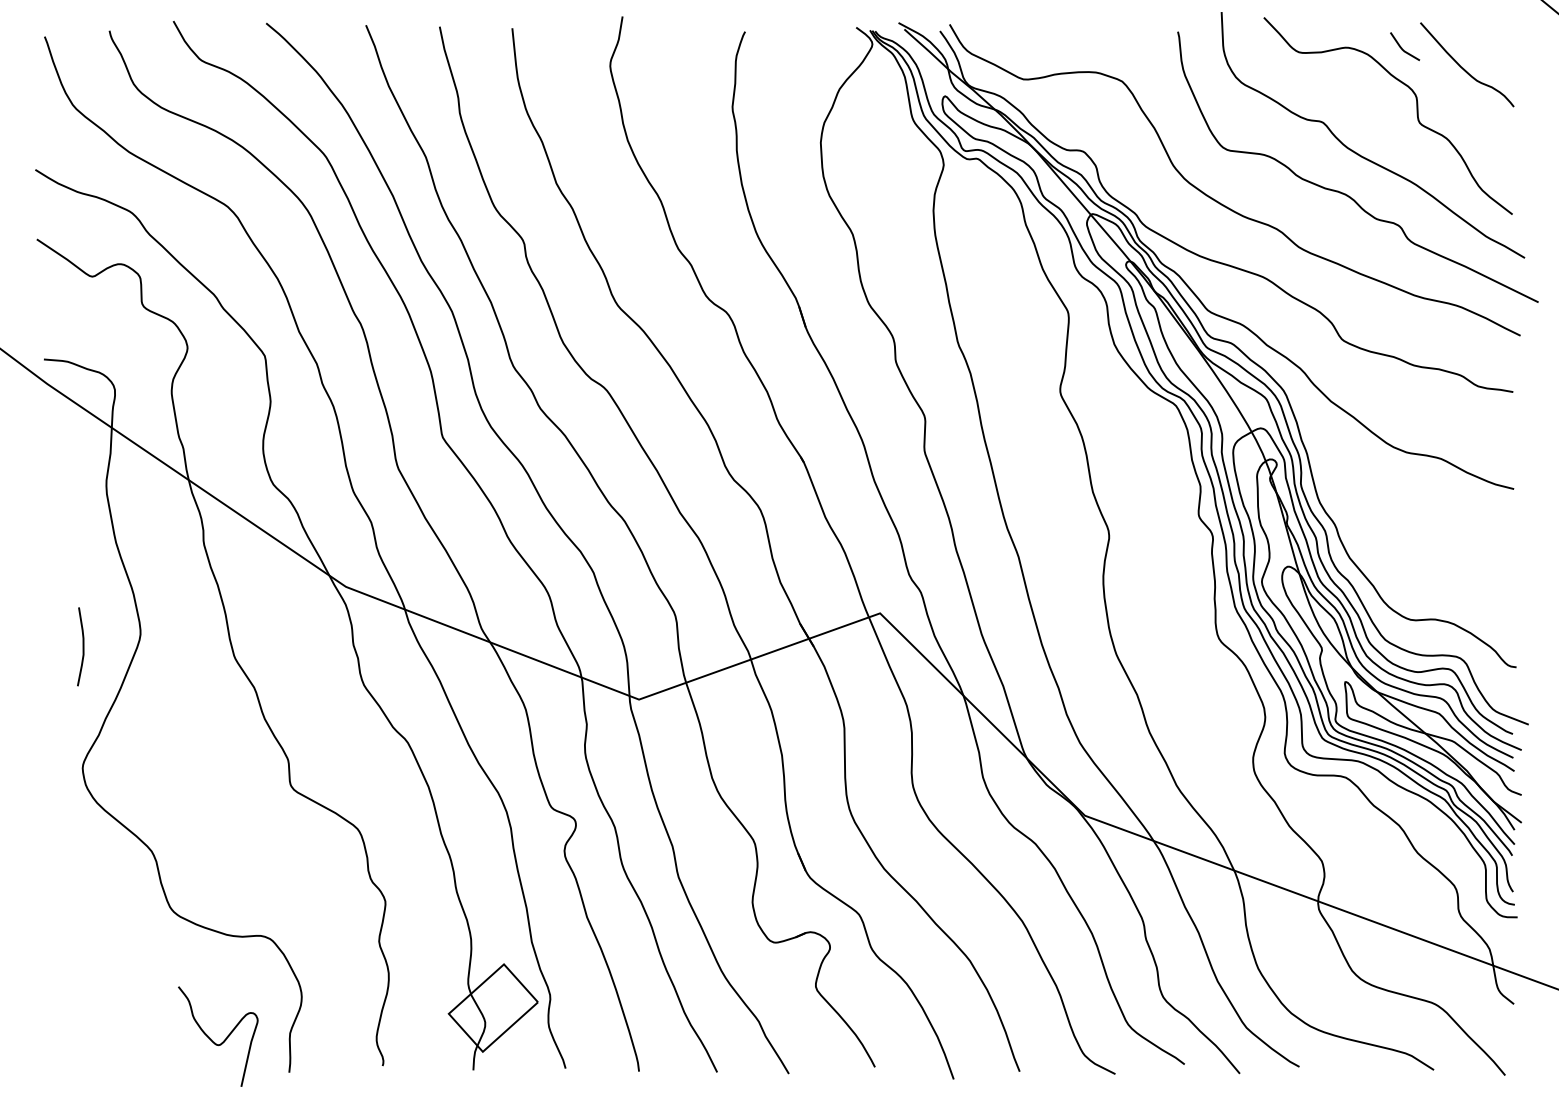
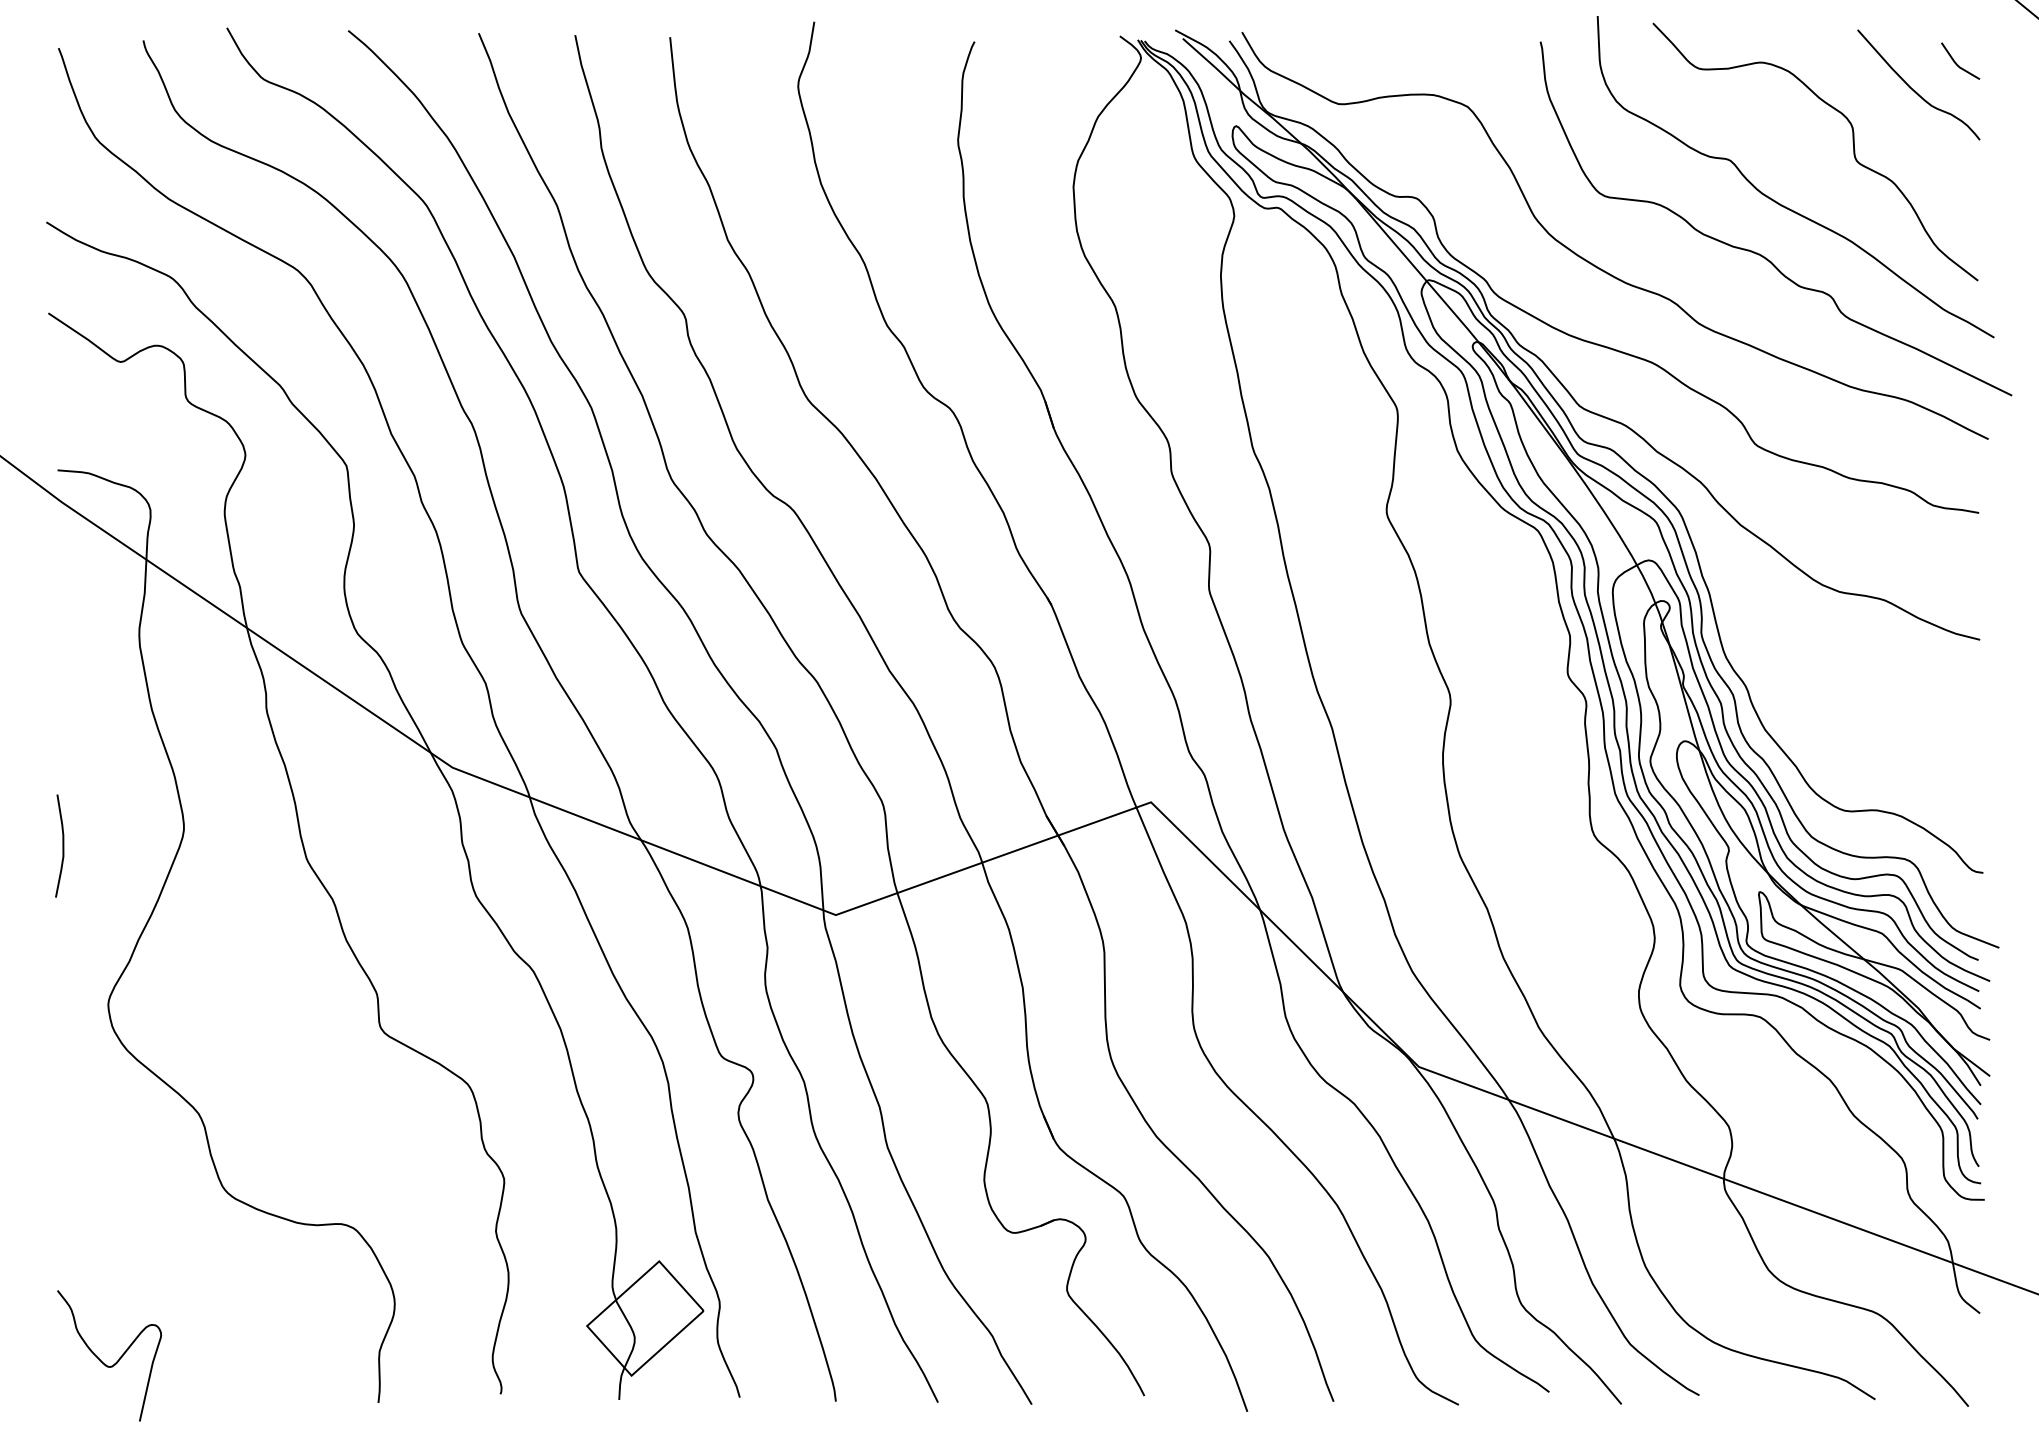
line: (1402, 48) -> (1957, 63), moved
curve: (82, 646) -> (62, 845), moved
curve: (215, 1042) -> (105, 1363), moved

